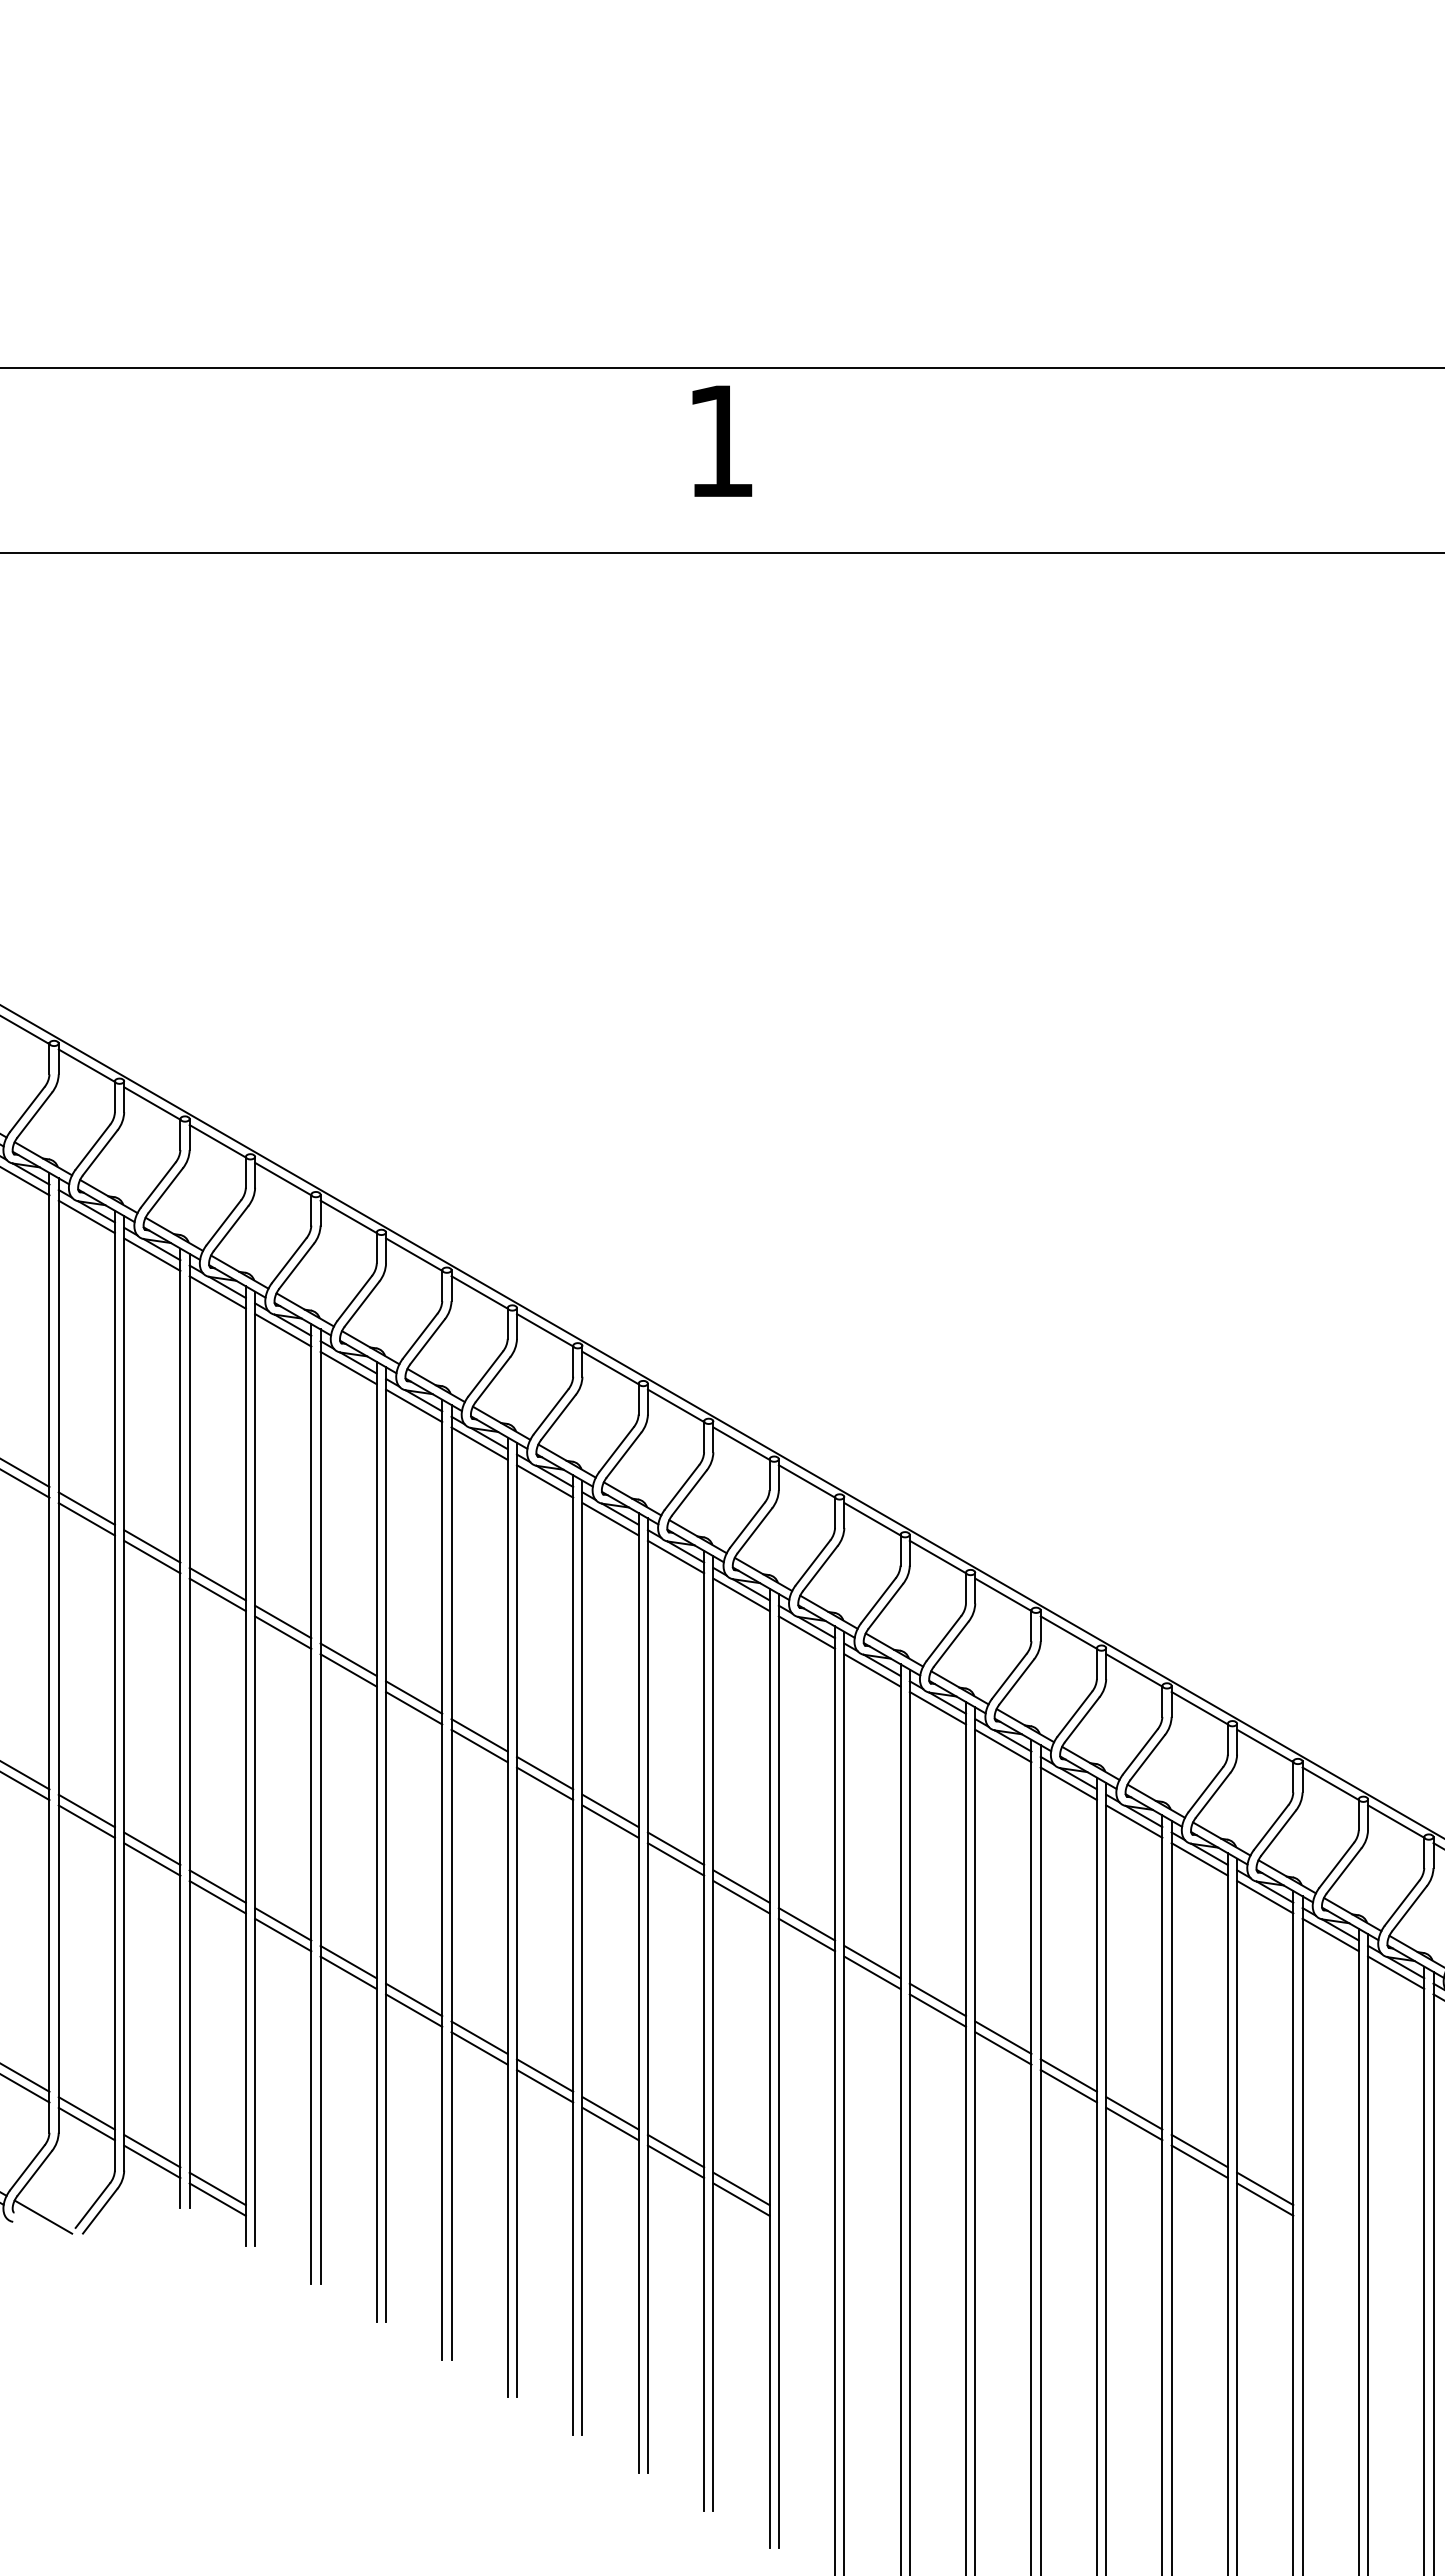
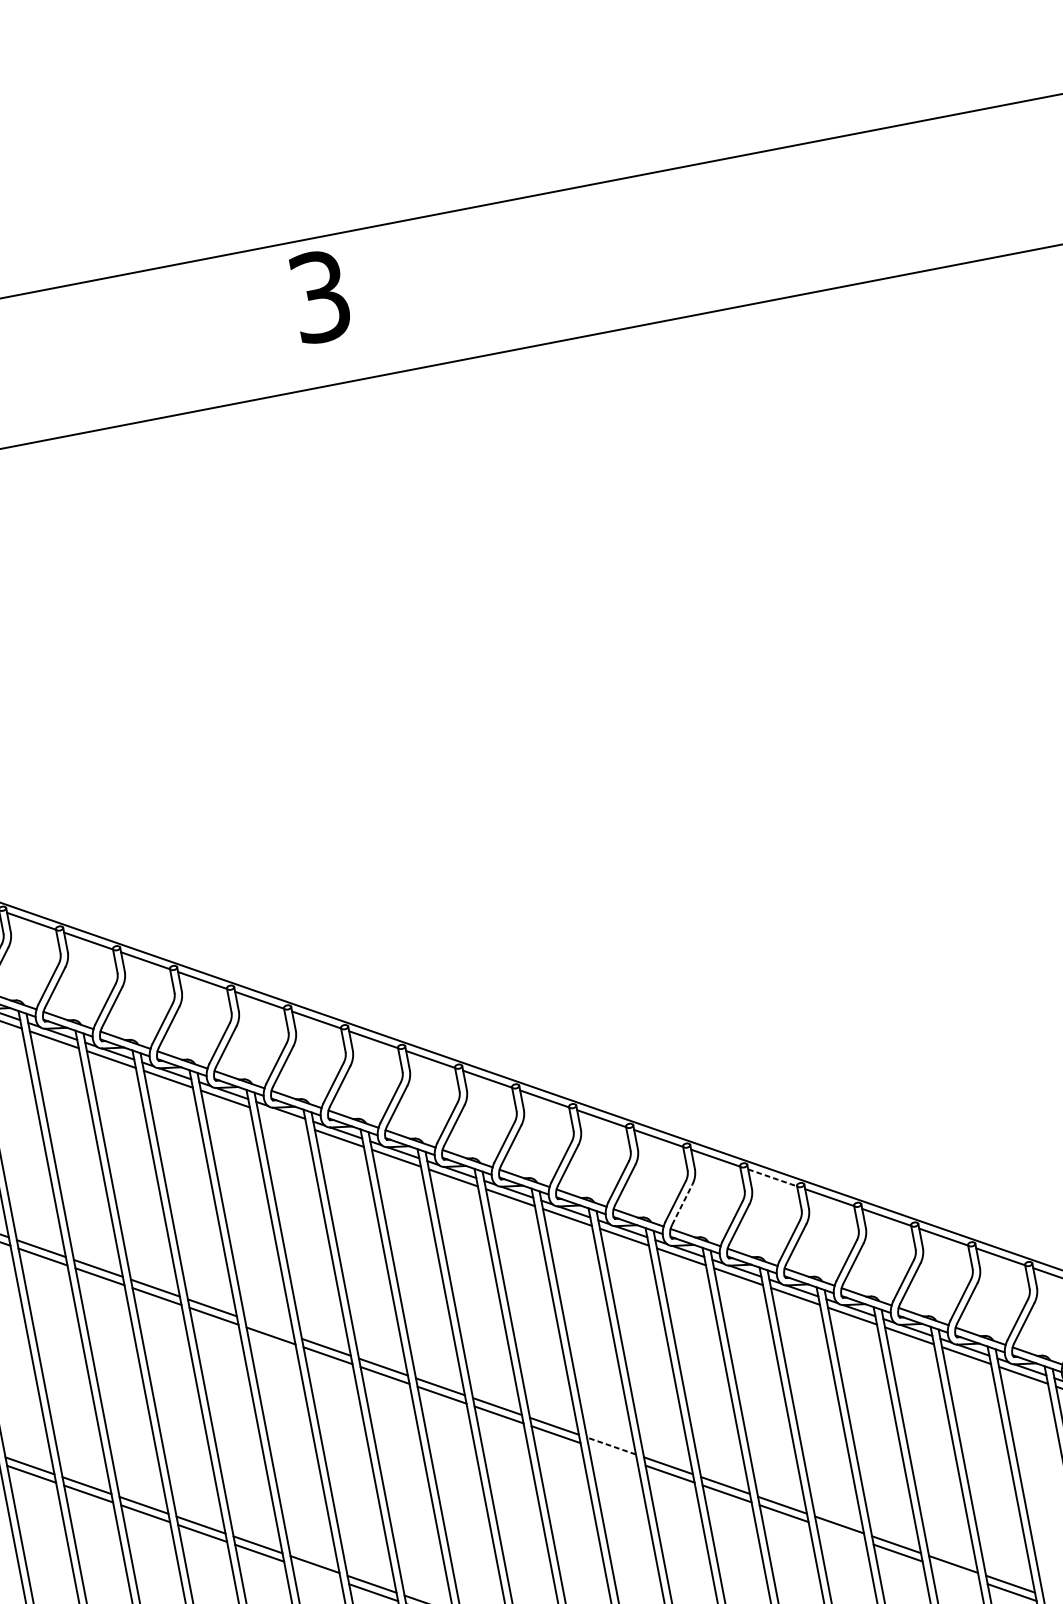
text: (720, 440) -> (319, 296), 1 -> 3
line: (479, 1443) -> (282, 1118), removed
line: (1069, 1632) -> (773, 1177), solid -> dashed
line: (951, 1643) -> (682, 1204), solid -> dashed
line: (414, 1697) -> (269, 1327), removed
line: (806, 1924) -> (611, 1446), solid -> dashed
line: (806, 1934) -> (612, 1454), removed
line: (414, 2010) -> (316, 1572), removed
line: (1068, 2085) -> (840, 1532), removed
line: (1199, 2161) -> (954, 1572), removed

